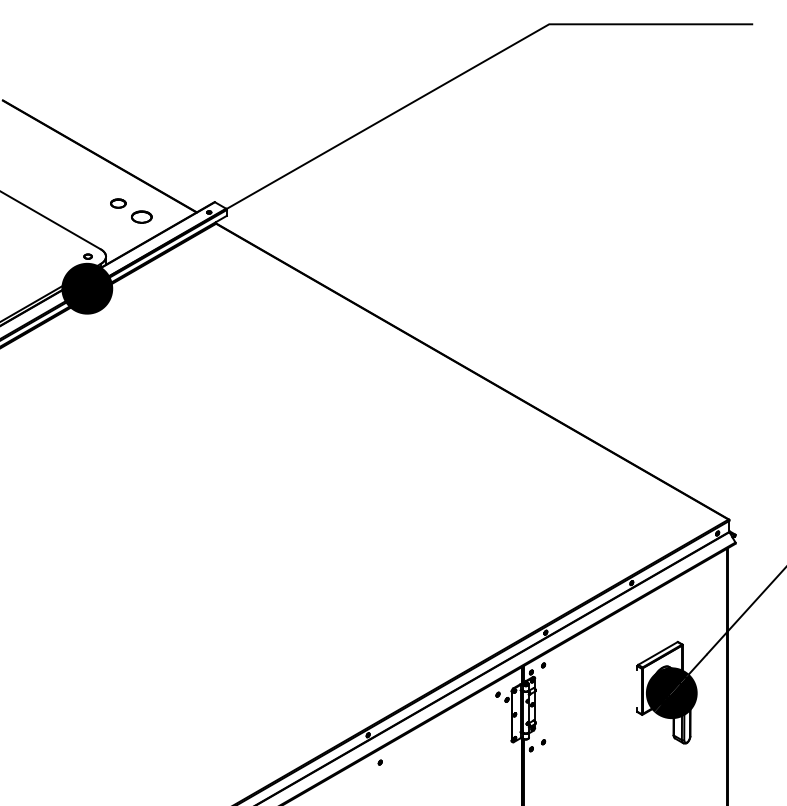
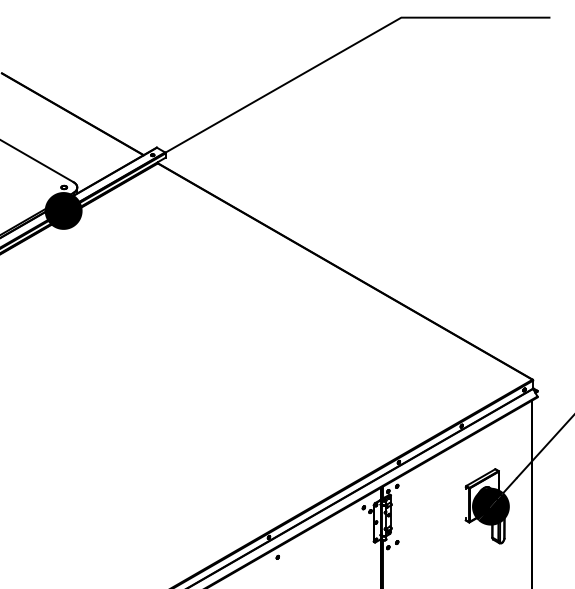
part: (130, 210) -> (95, 153), removed

